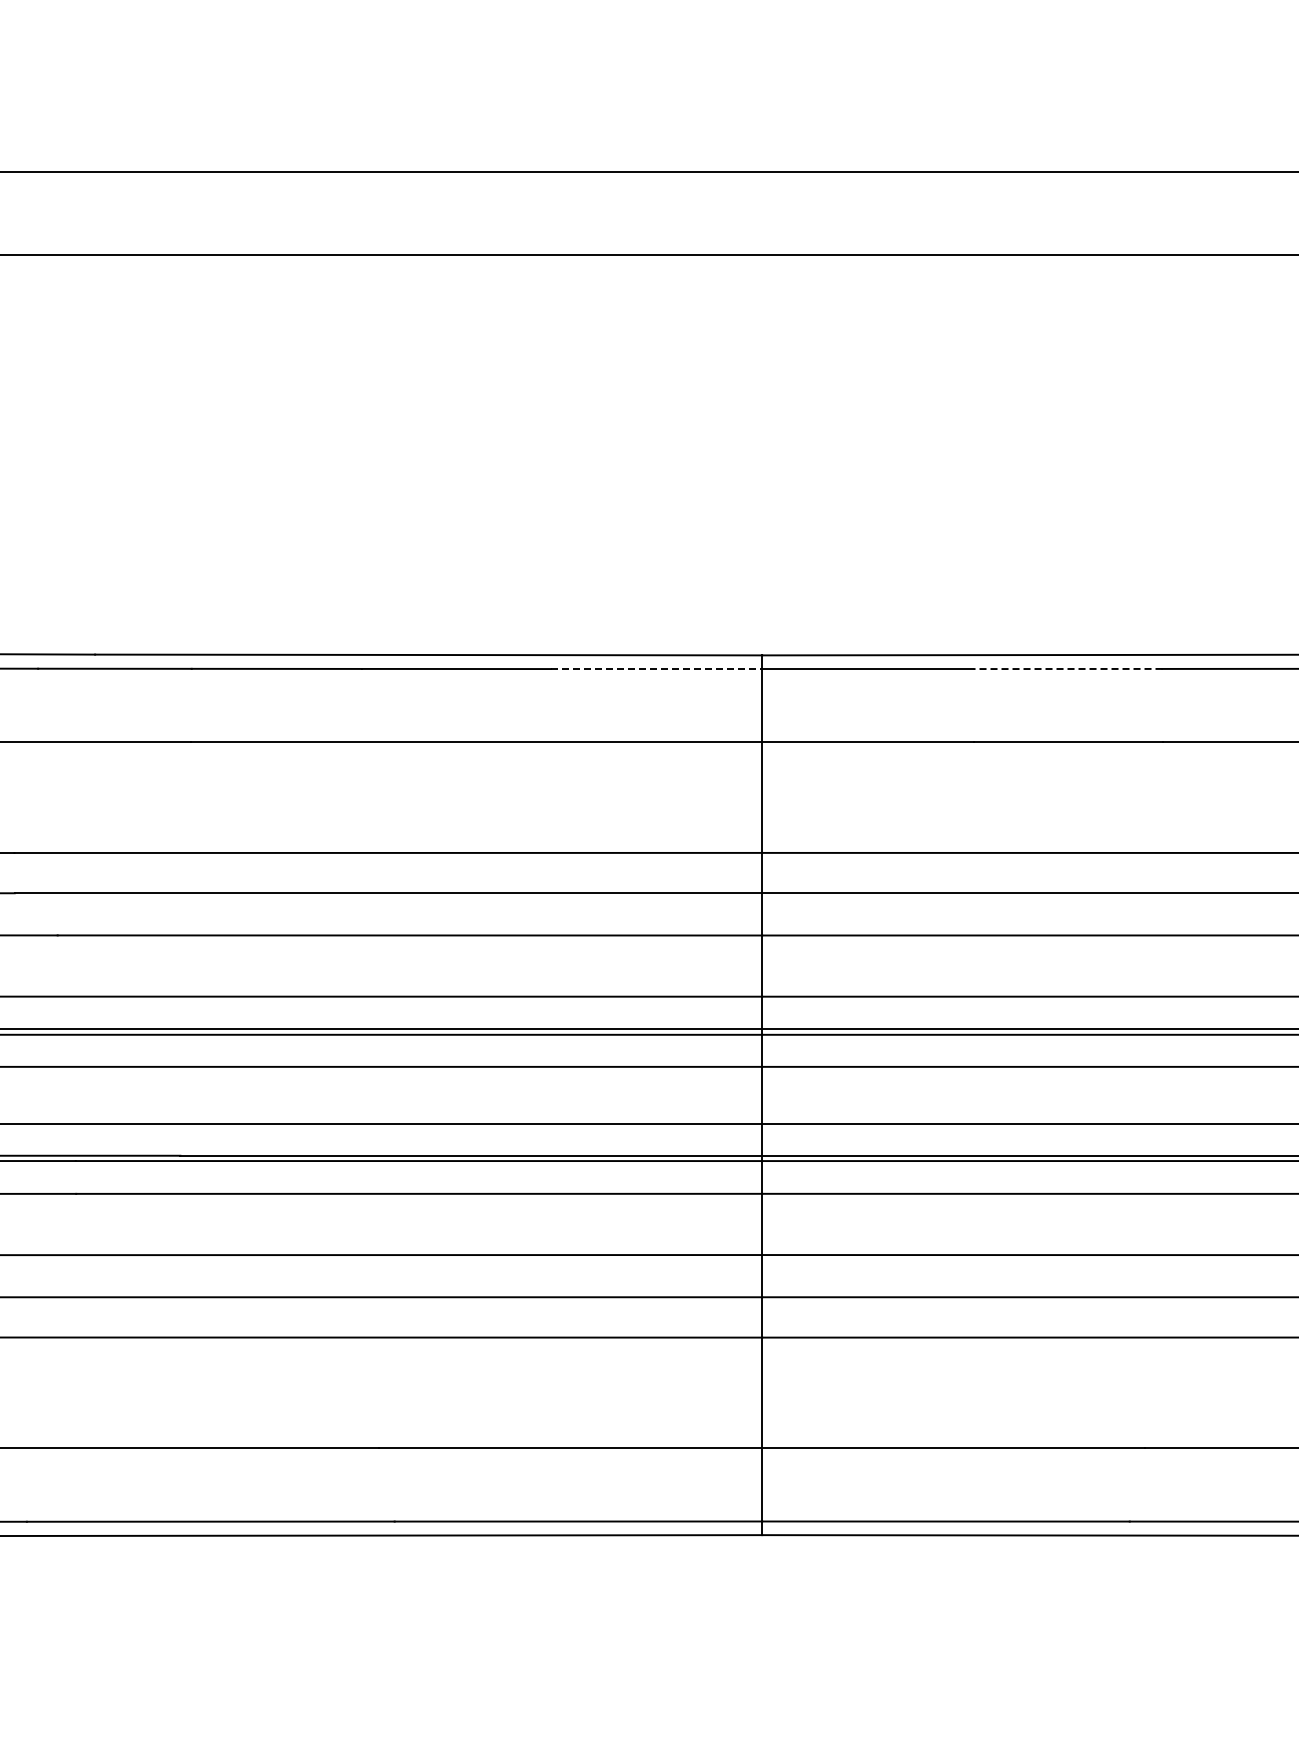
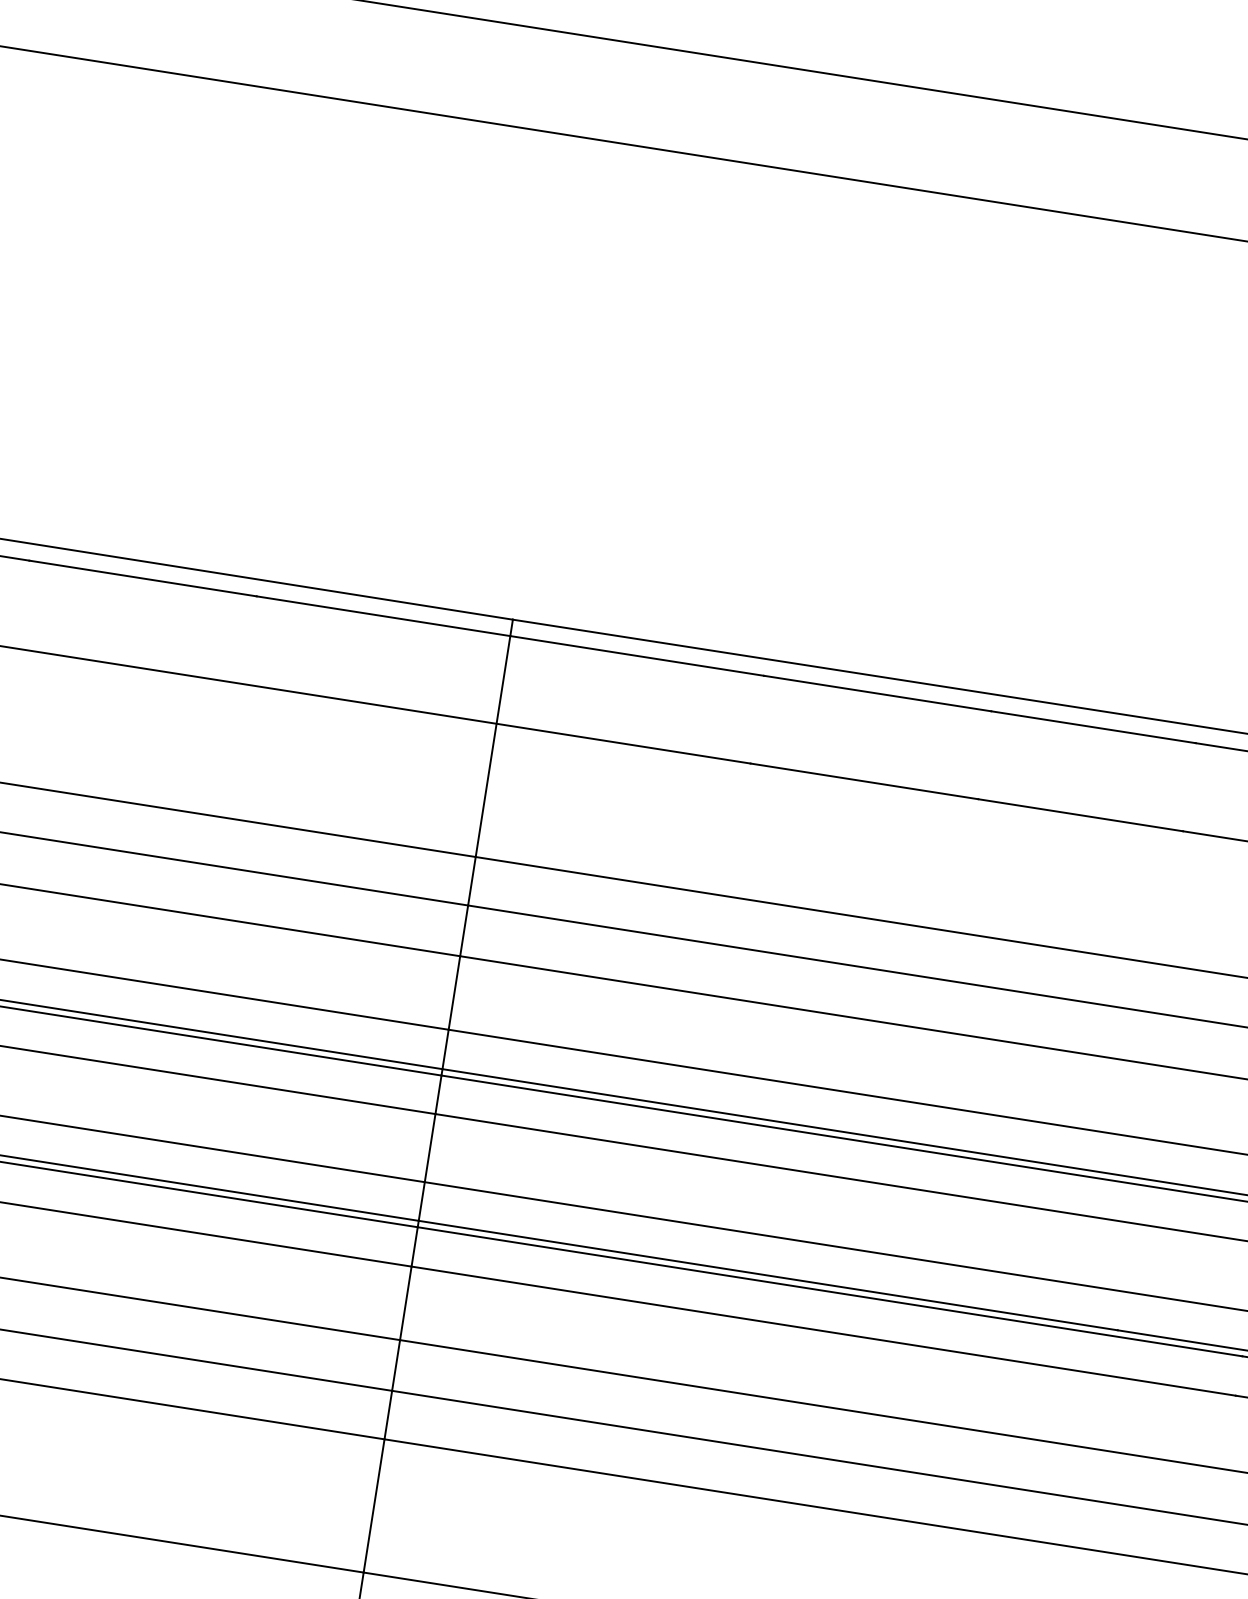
line: (656, 669) -> (383, 616), dashed -> solid
line: (1067, 669) -> (877, 694), dashed -> solid

